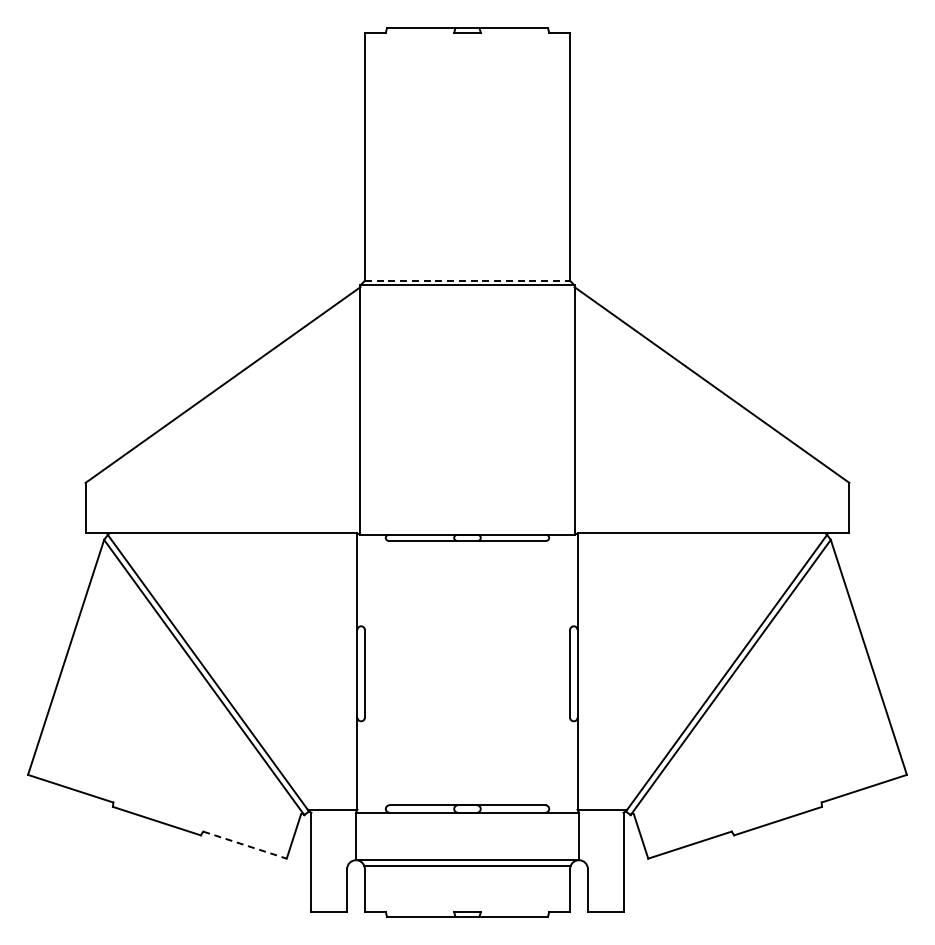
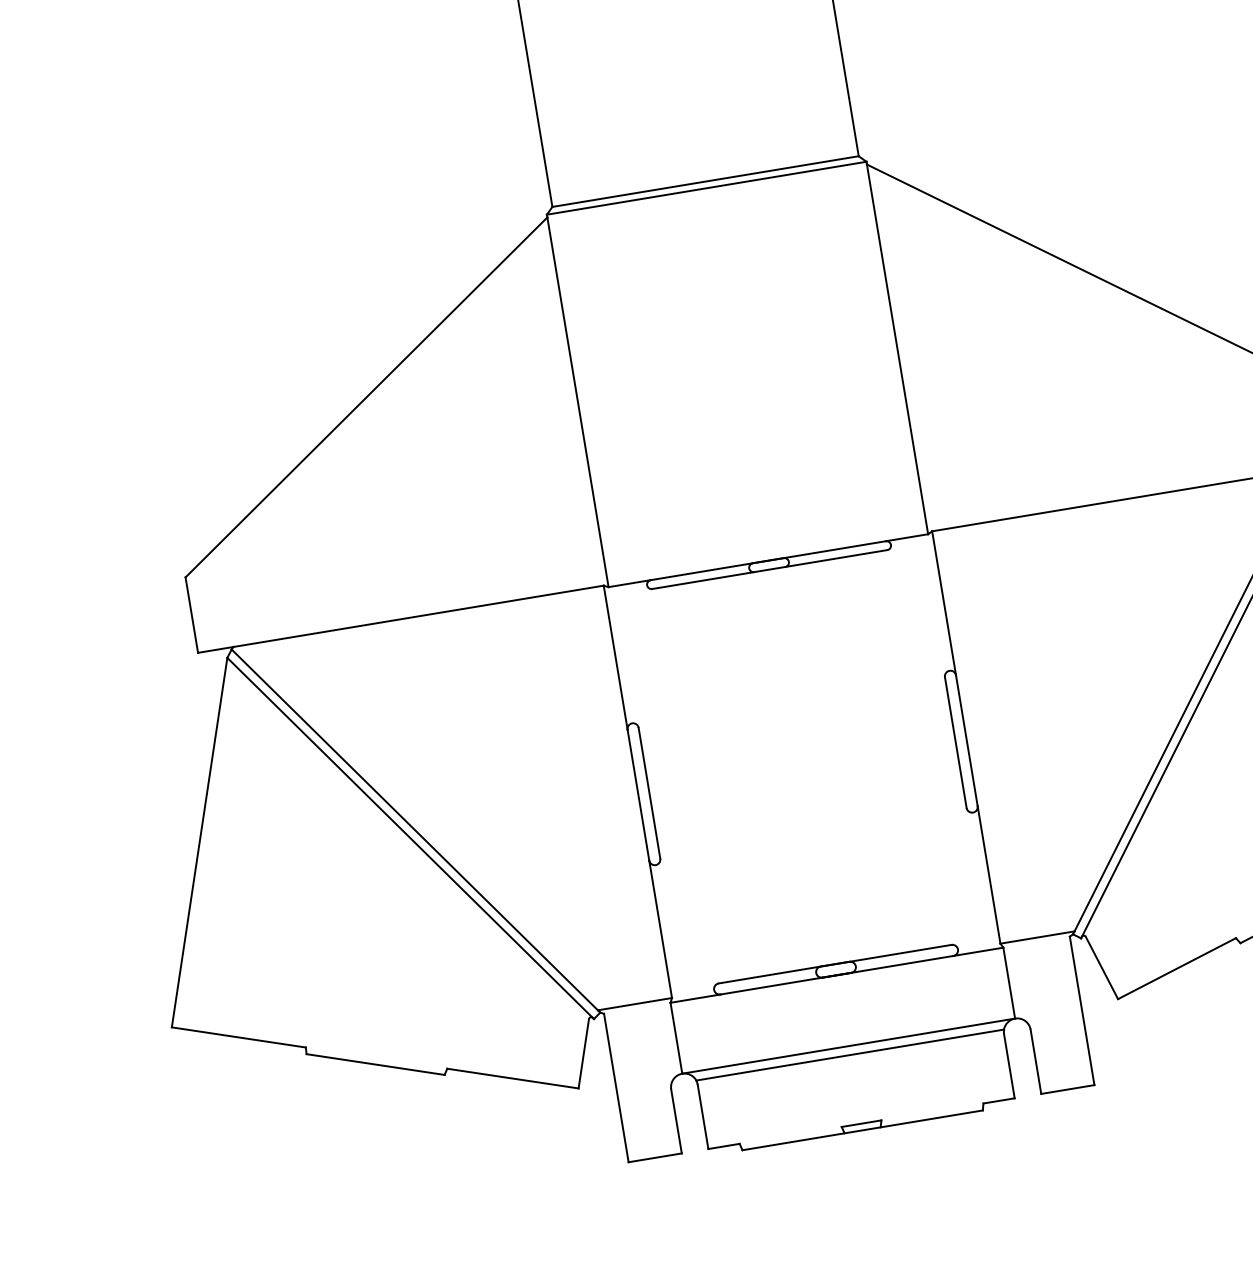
line: (467, 280) -> (705, 181), dashed -> solid
line: (245, 845) -> (513, 1079), dashed -> solid

